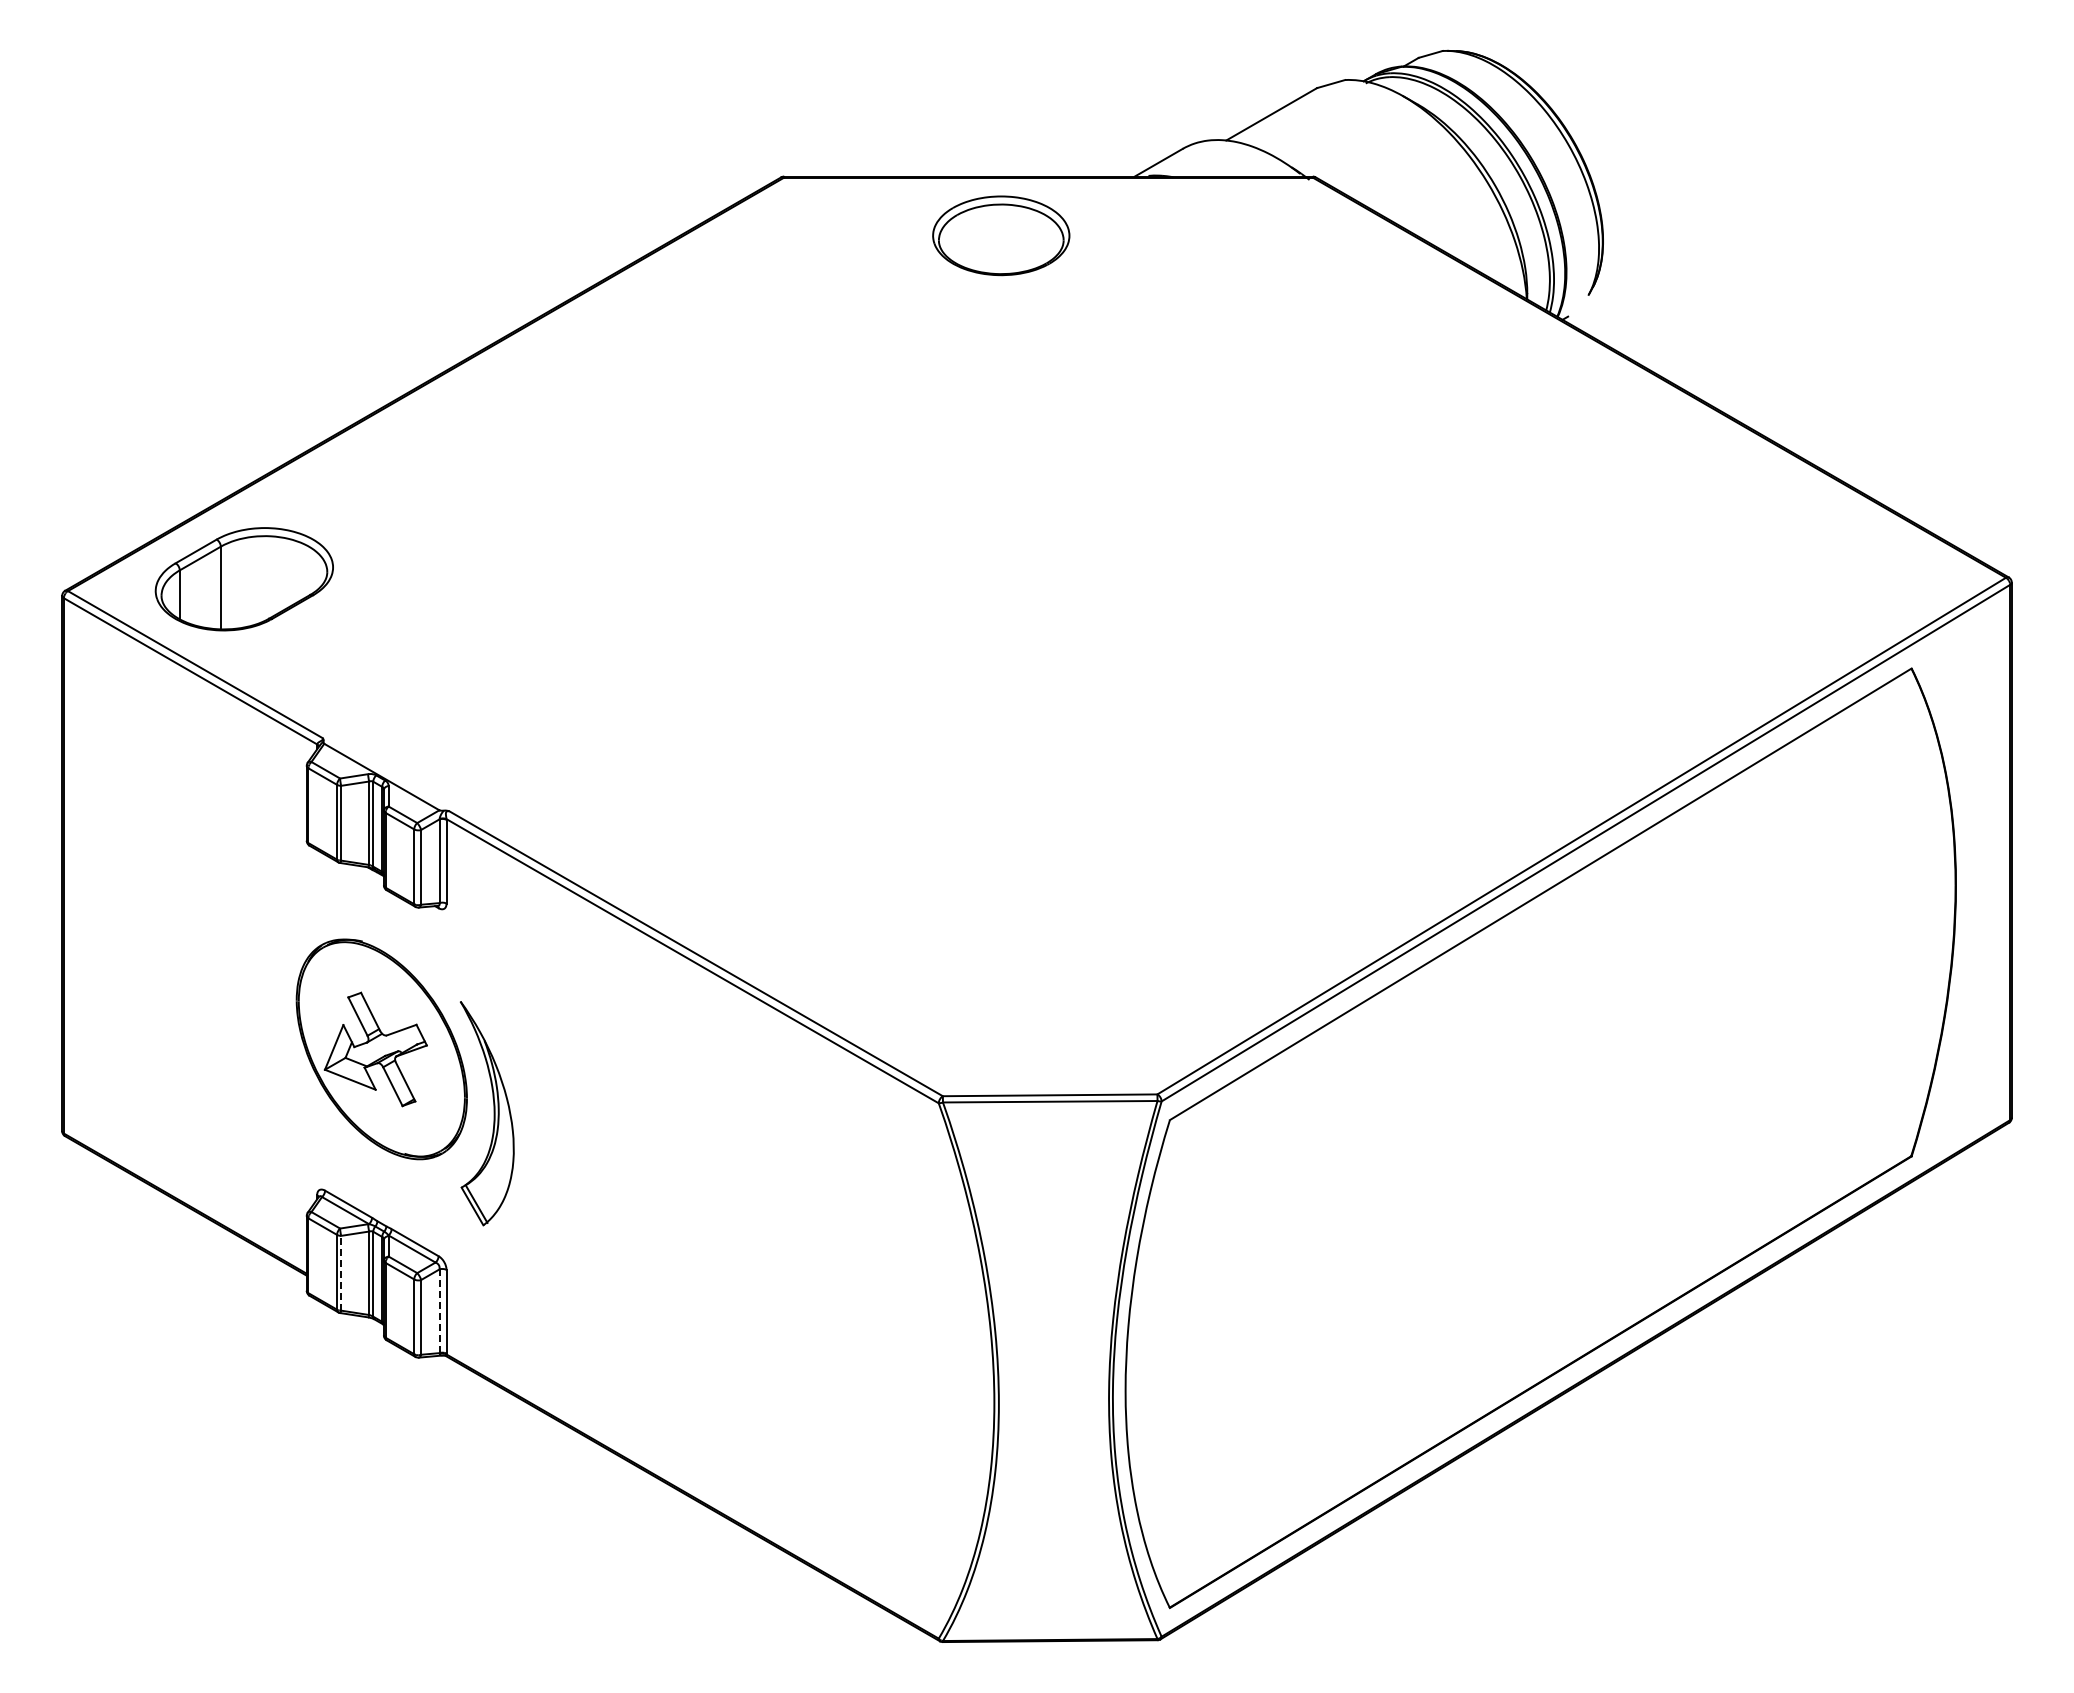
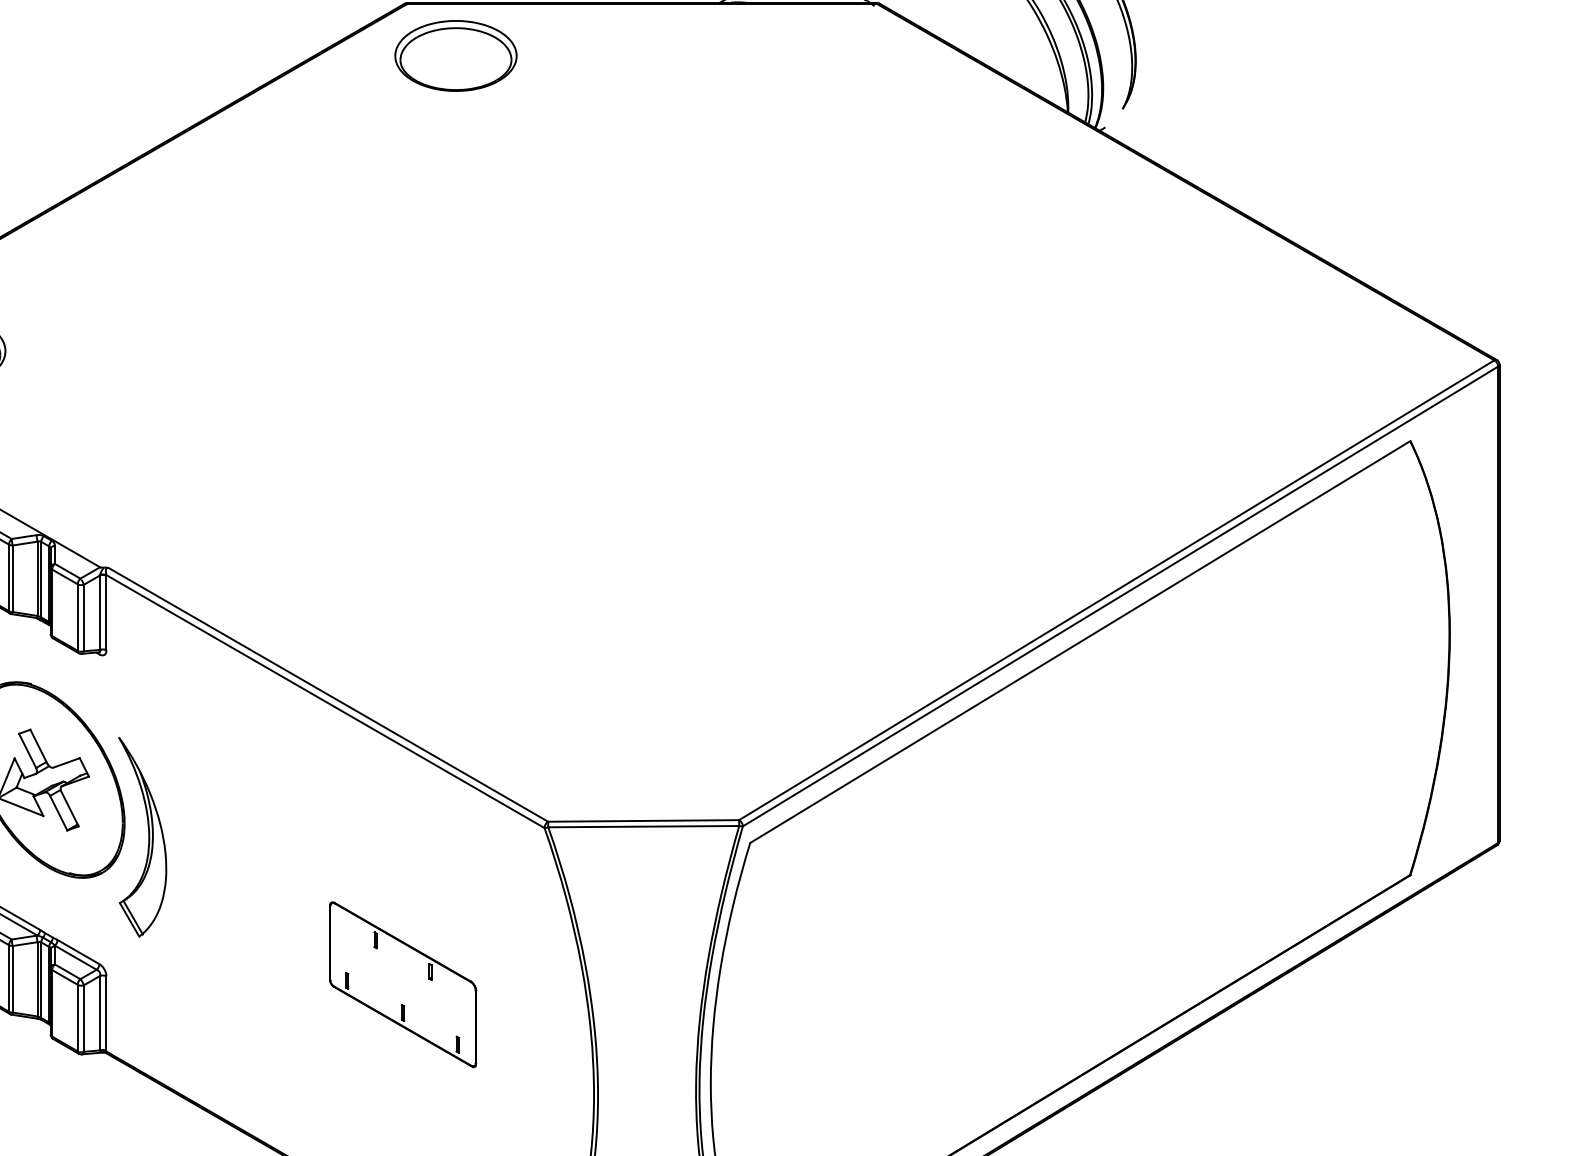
part: (1001, 235) -> (456, 55), moved
line: (341, 1272) -> (12, 978), dashed -> solid
part: (779, 1278) -> (402, 983), added
line: (439, 1311) -> (100, 1013), dashed -> solid

